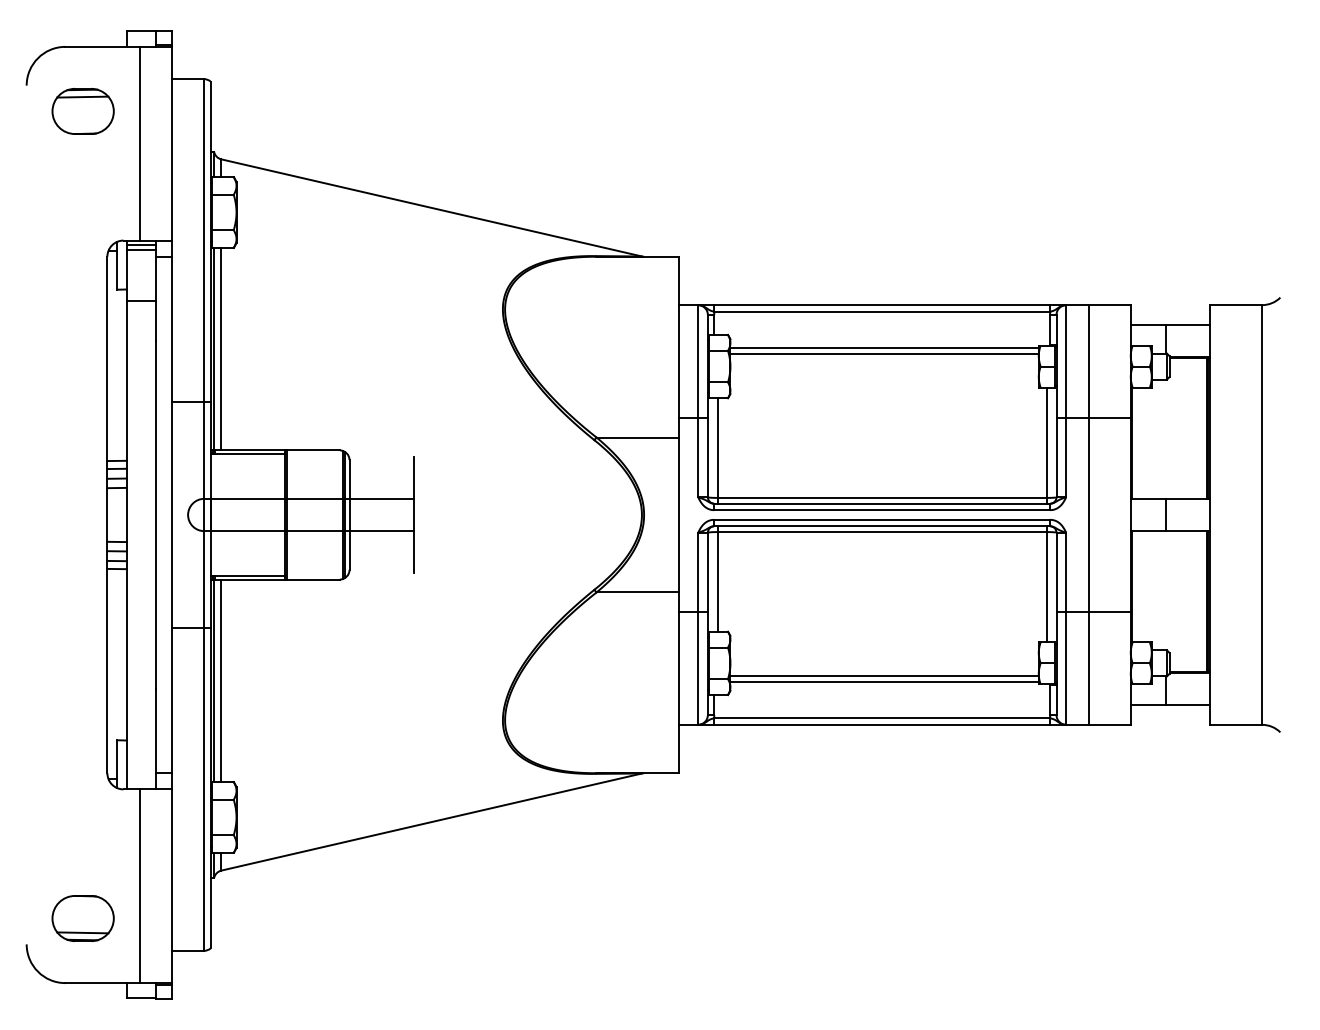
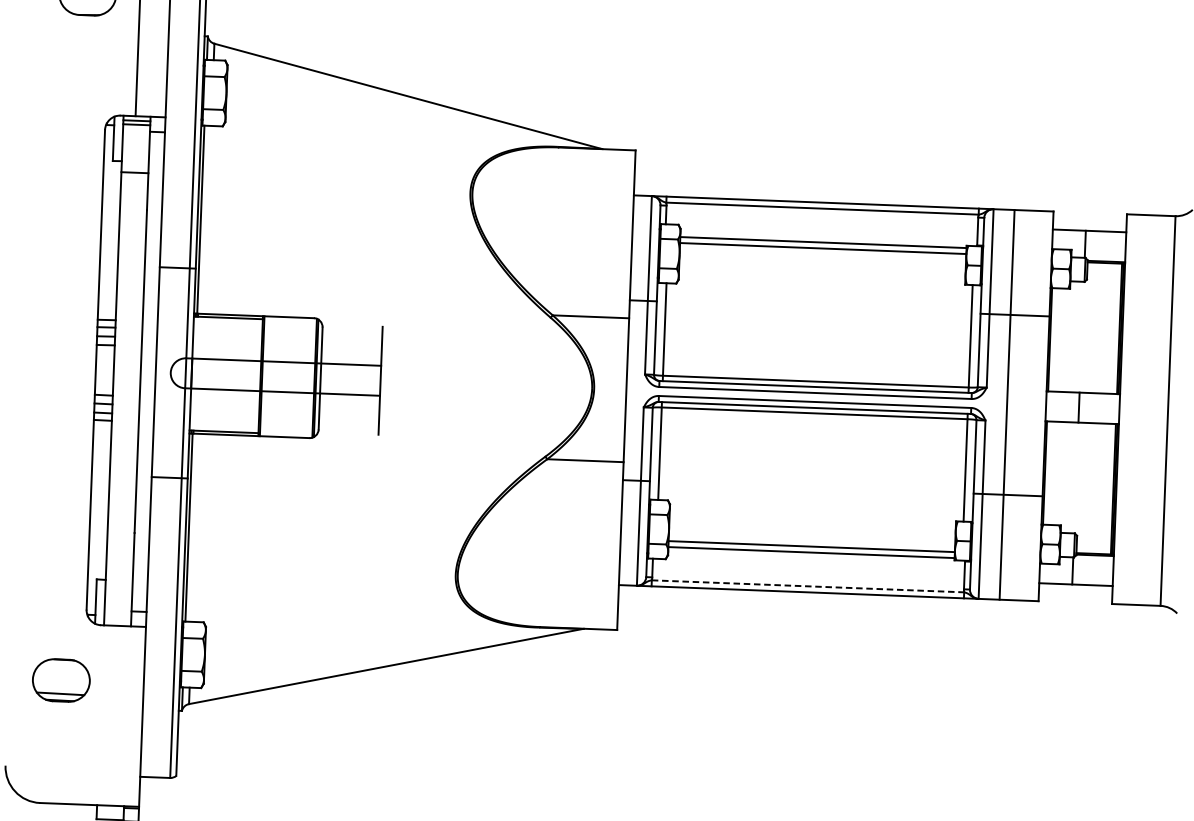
line: (221, 348) -> (207, 219), removed
line: (221, 680) -> (195, 527), removed
line: (882, 718) -> (808, 586), solid -> dashed
line: (139, 886) -> (112, 715), removed
part: (82, 918) -> (60, 680), moved

